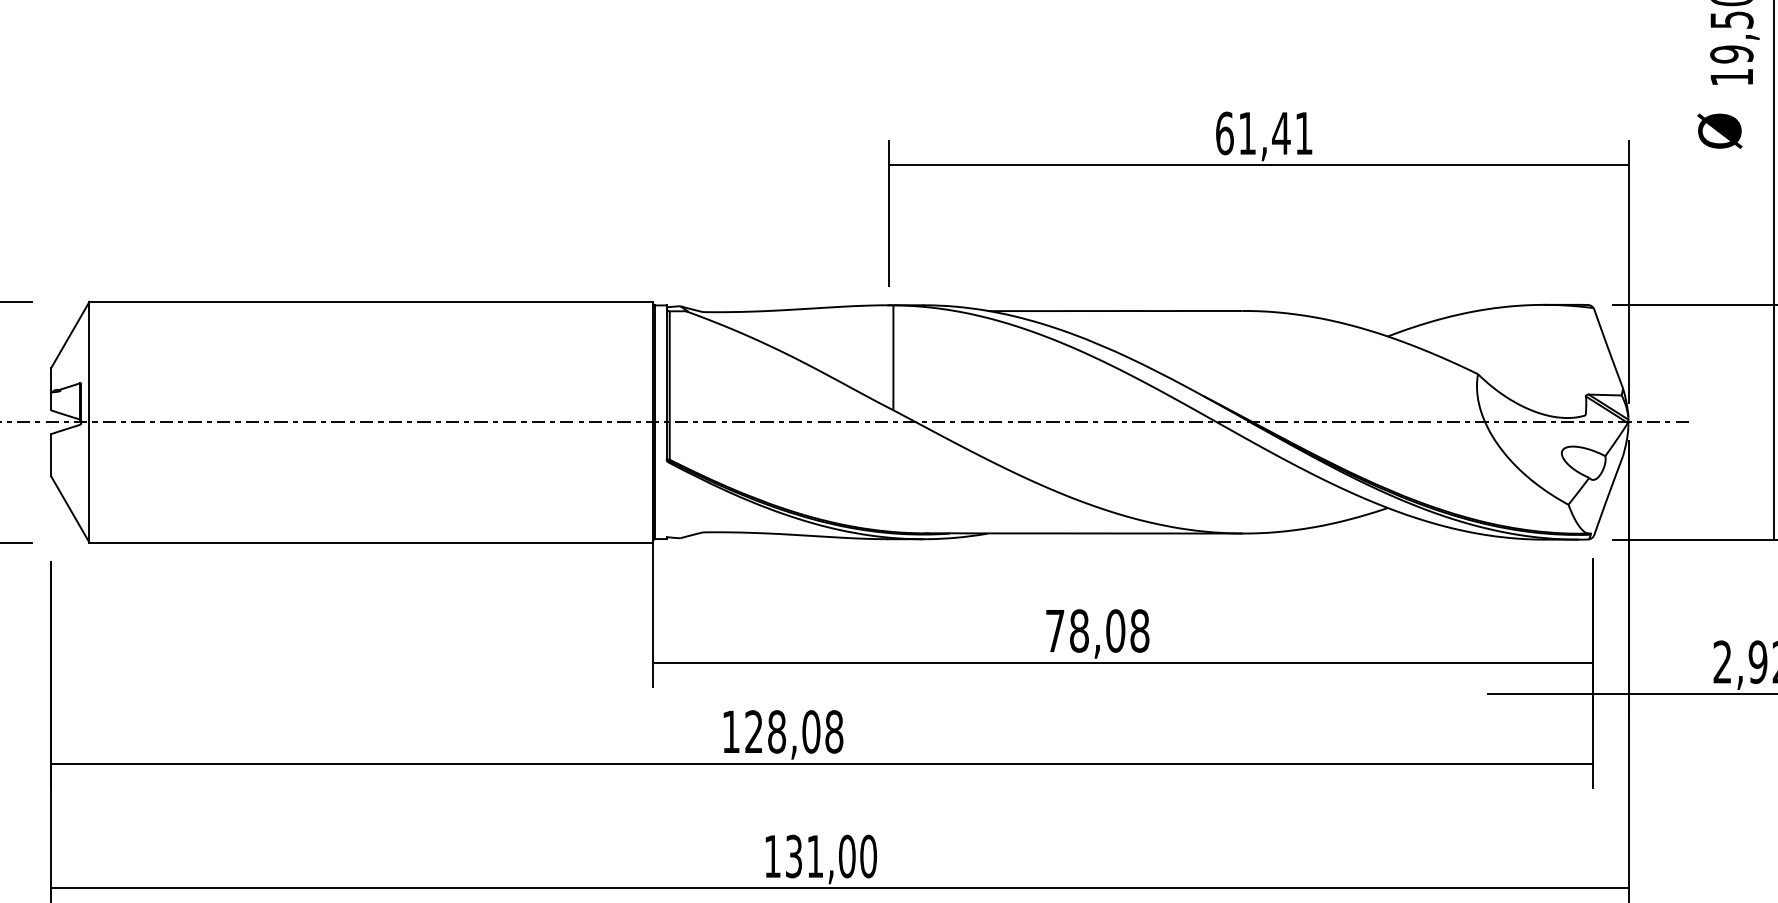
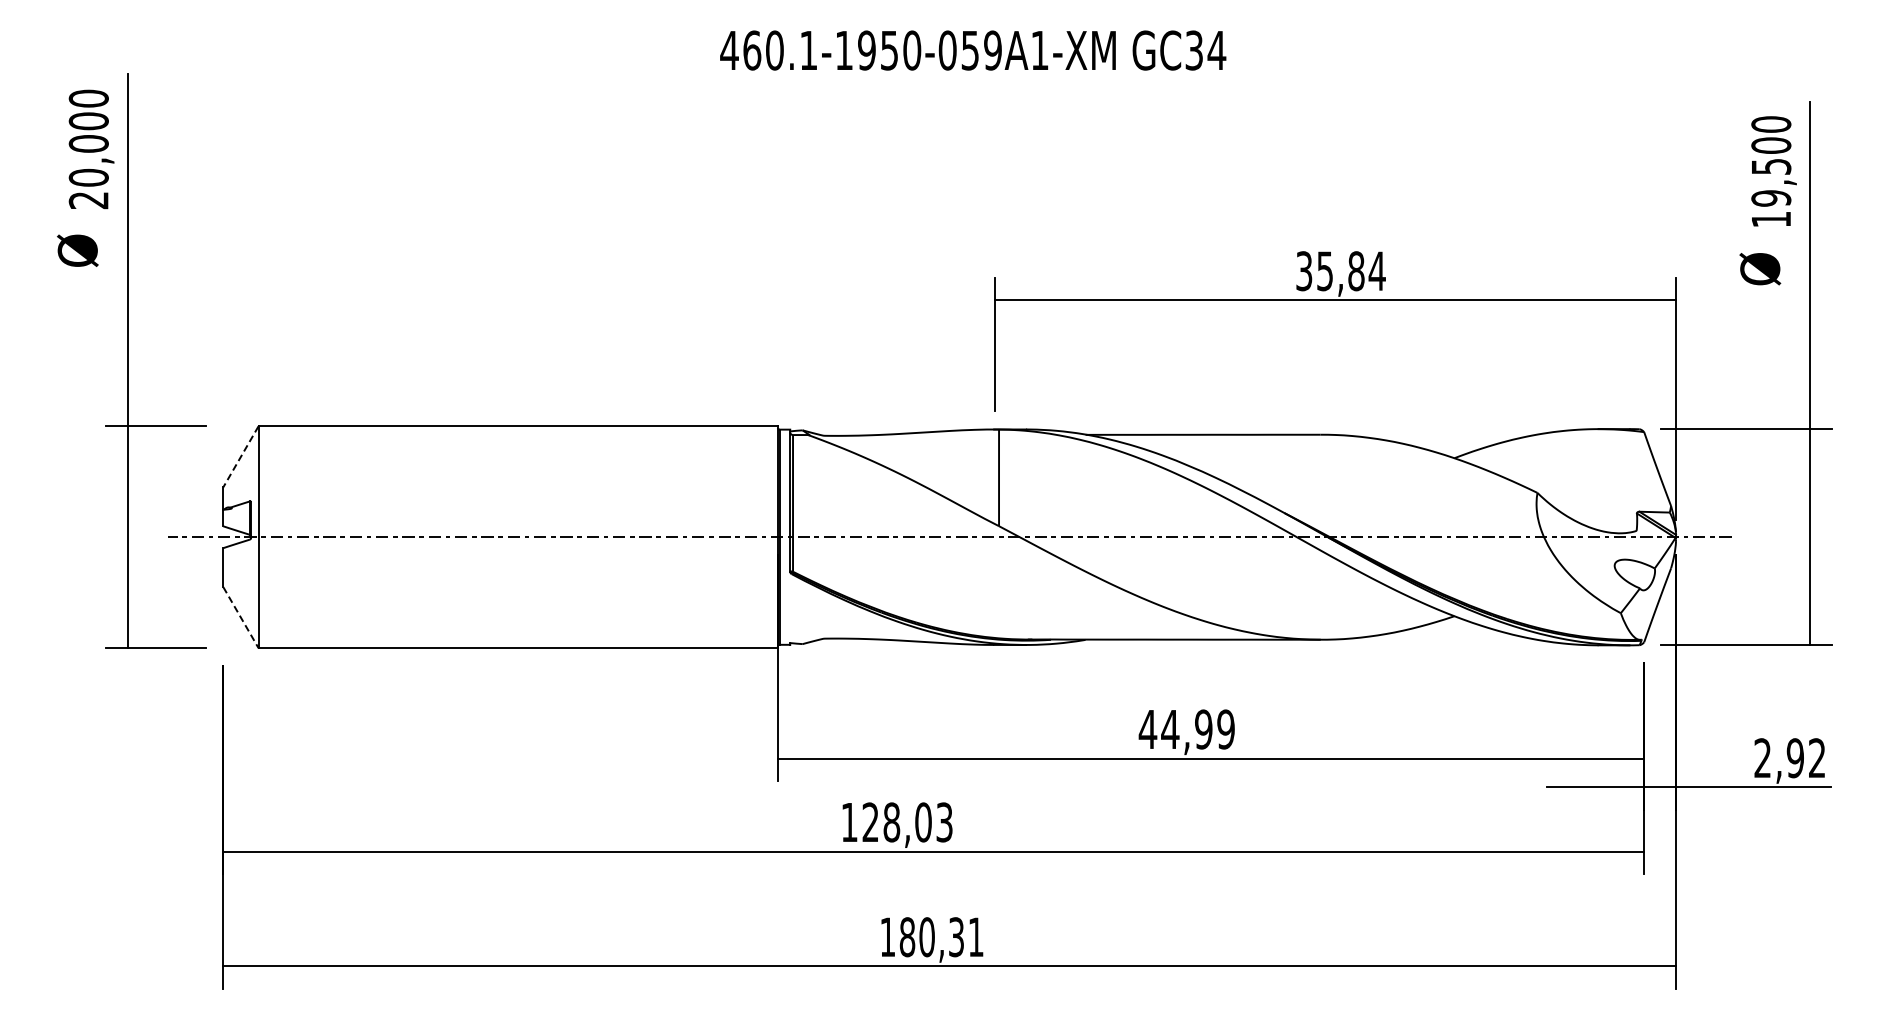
text: (1264, 133) -> (1340, 271), 61,41 -> 35,84
line: (69, 335) -> (240, 457), solid -> dashed
line: (70, 510) -> (241, 618), solid -> dashed
text: (1096, 630) -> (1186, 729), 78,08 -> 44,99
text: (834, 731) -> (944, 822), 128,08 -> 128,03
text: (830, 856) -> (941, 937), 131,00 -> 180,31

